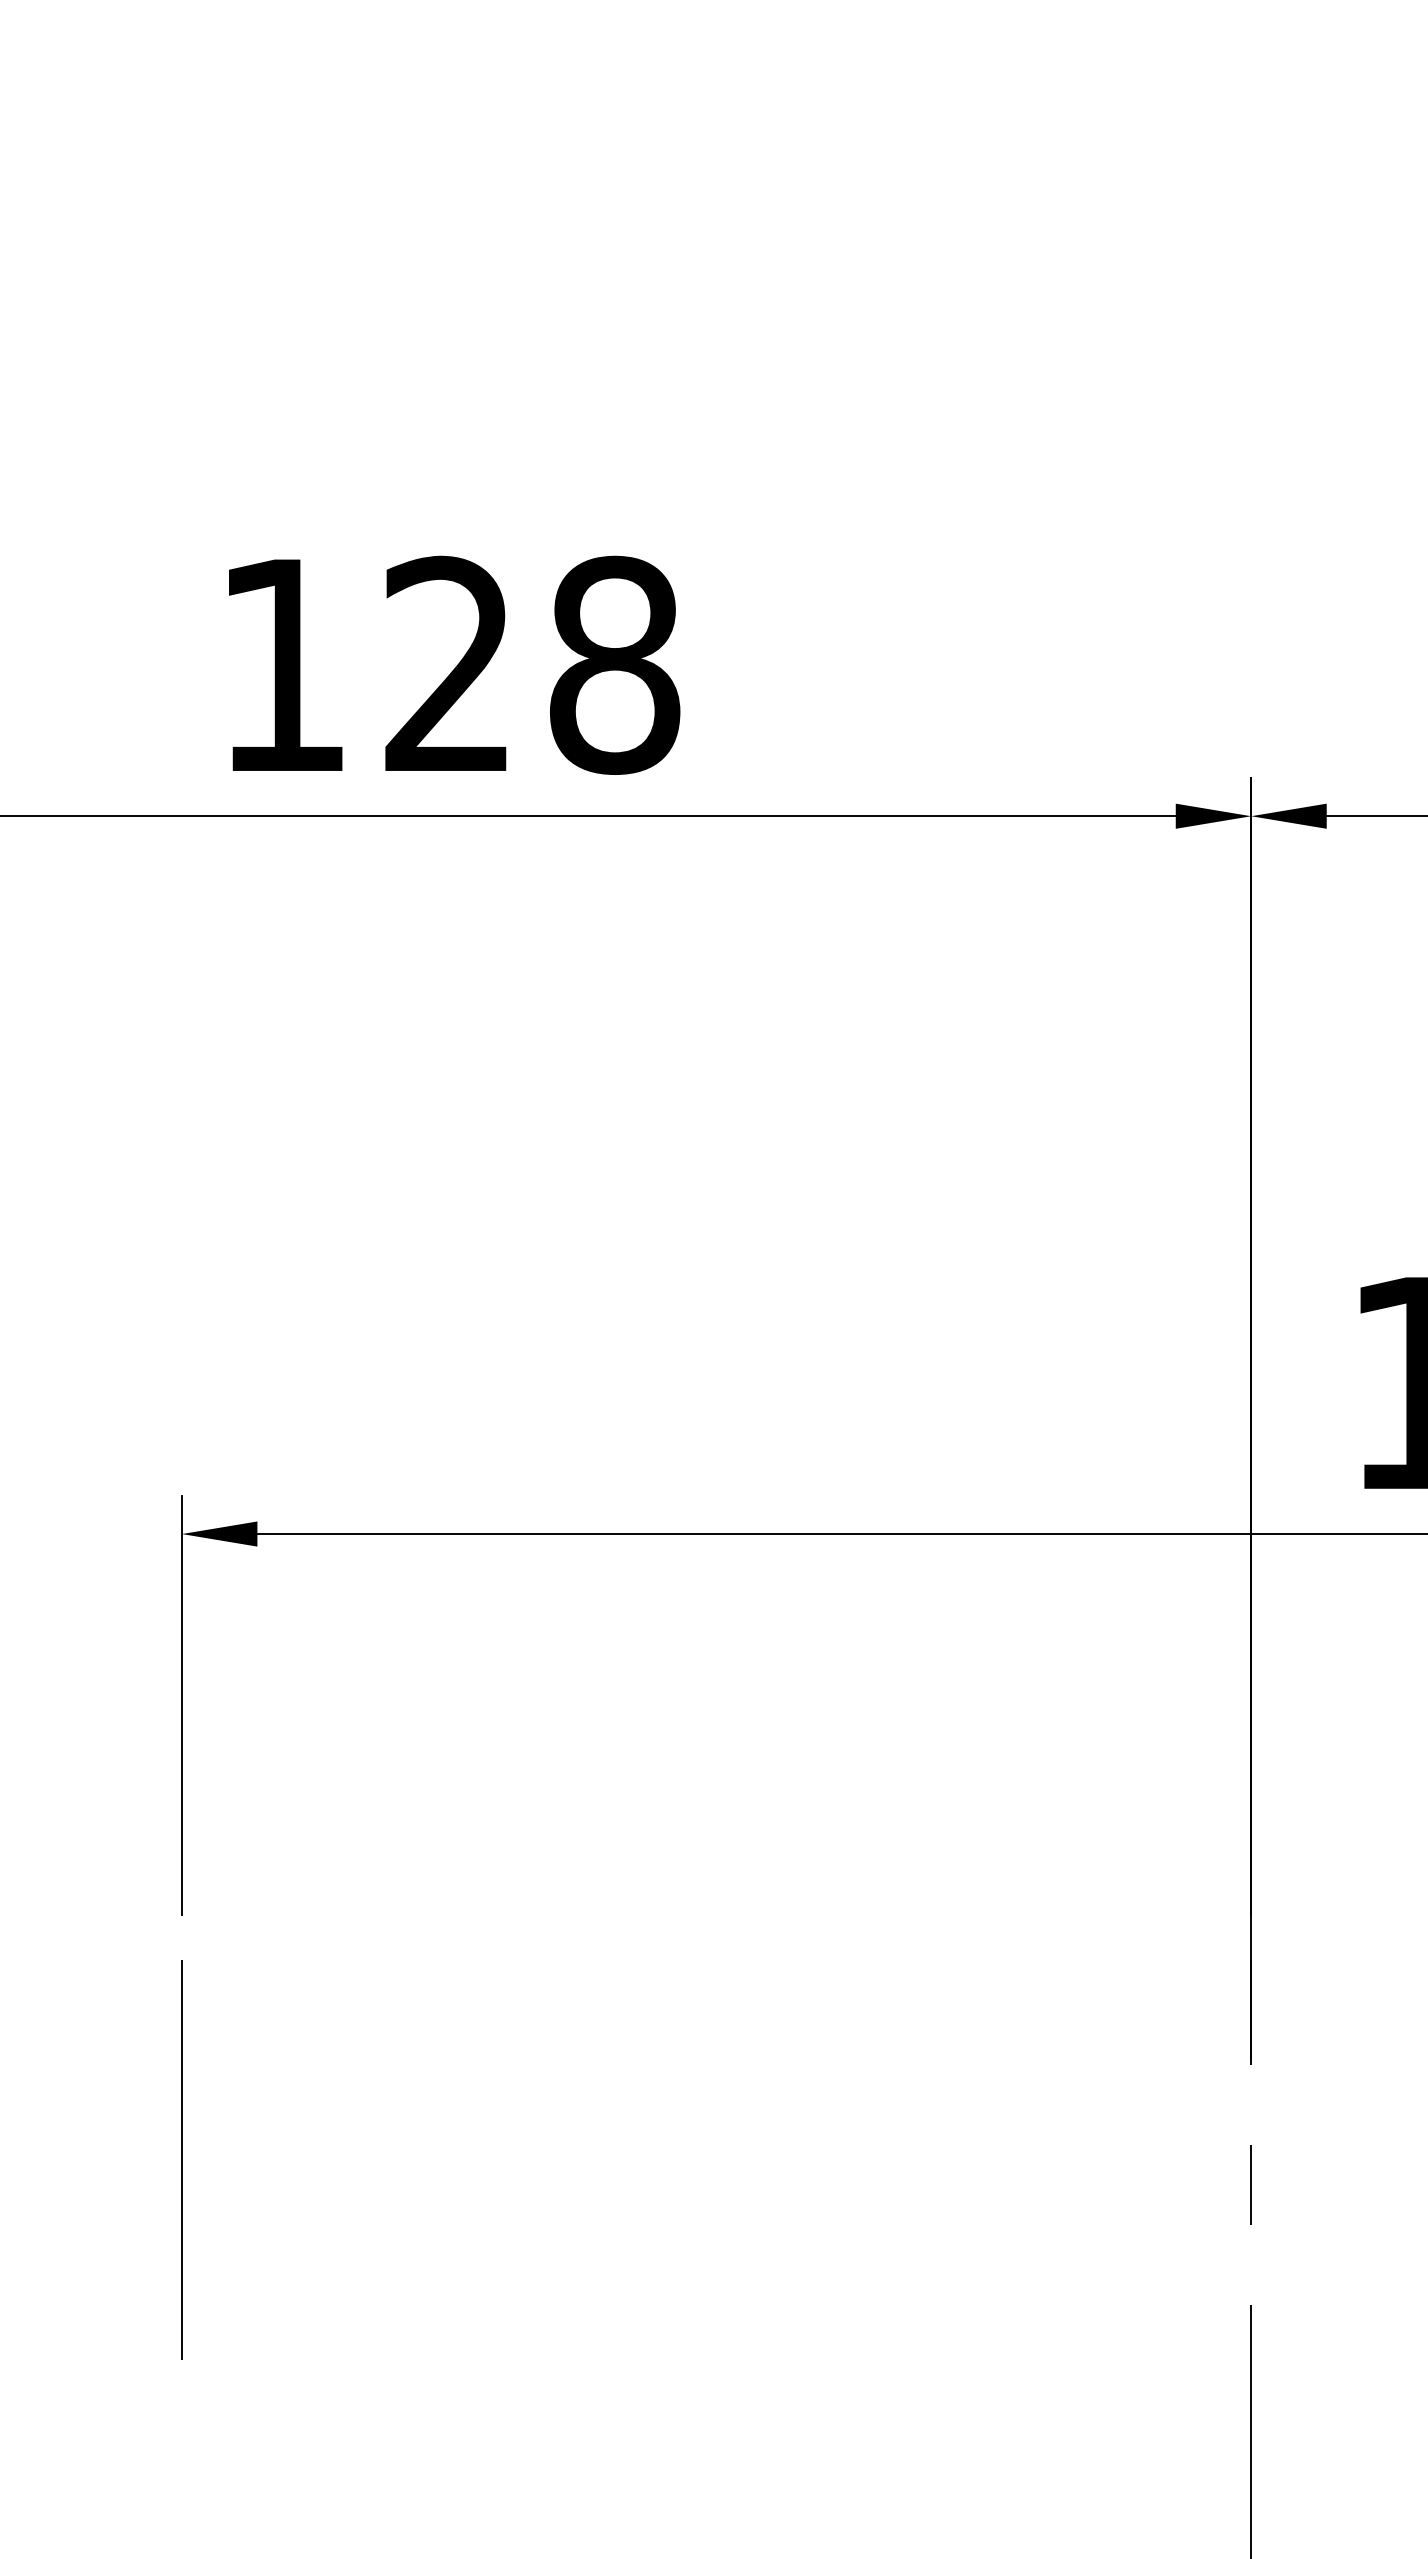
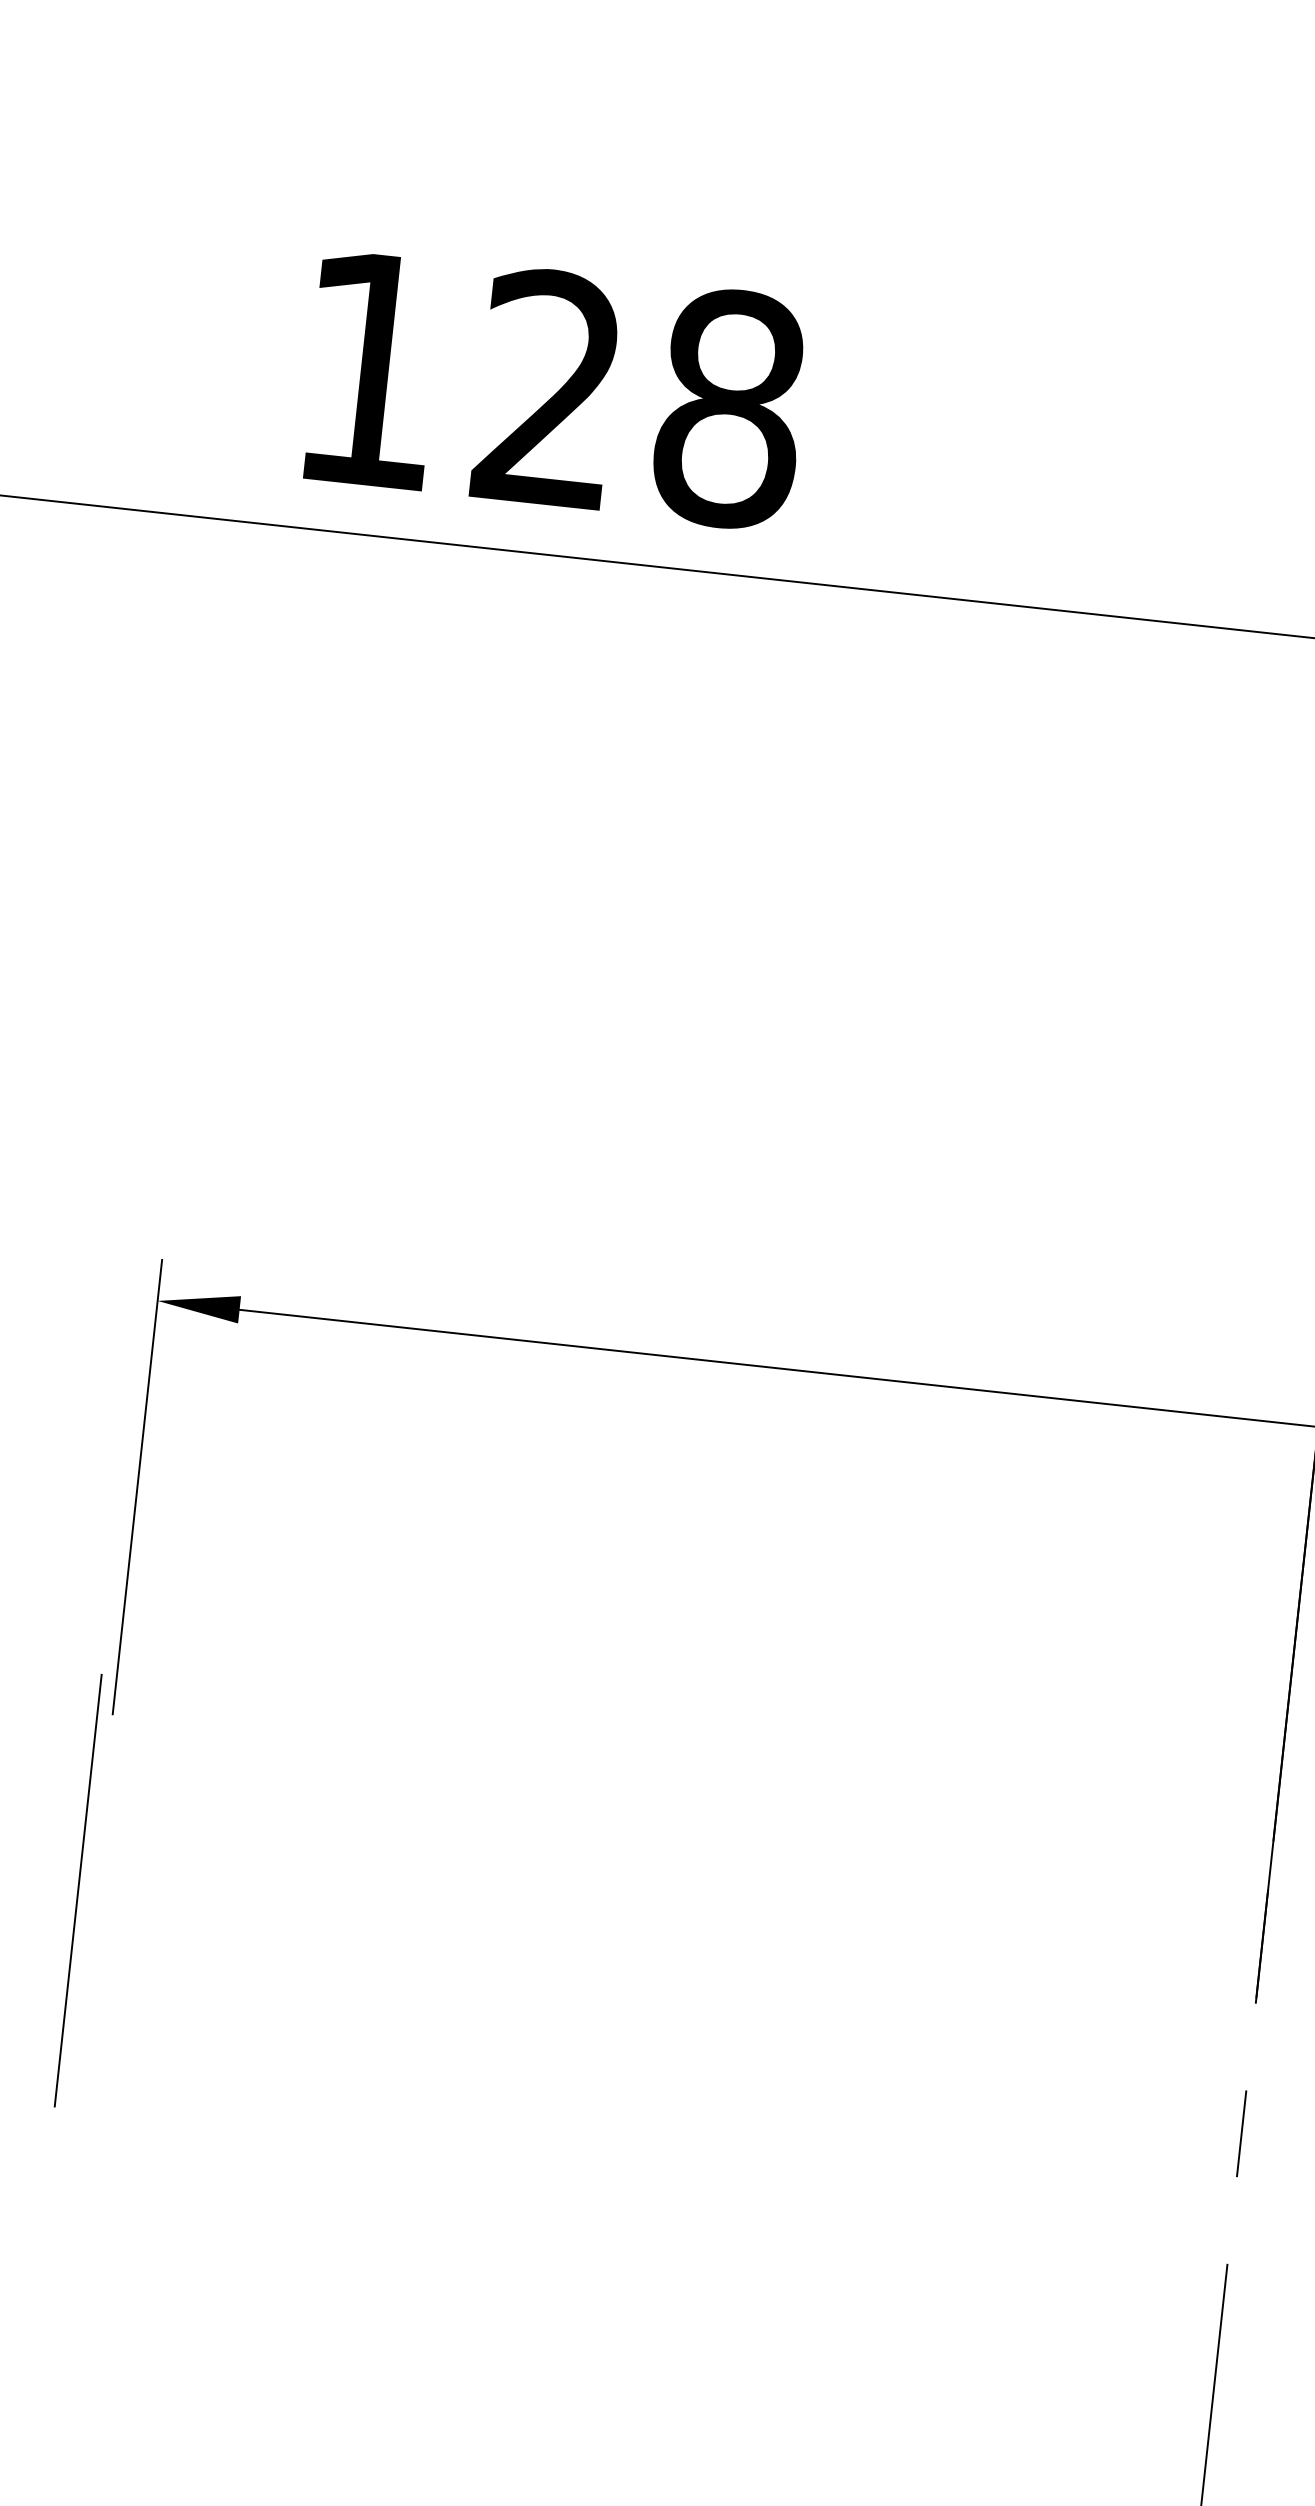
line: (181, 2159) -> (77, 1890), moved

